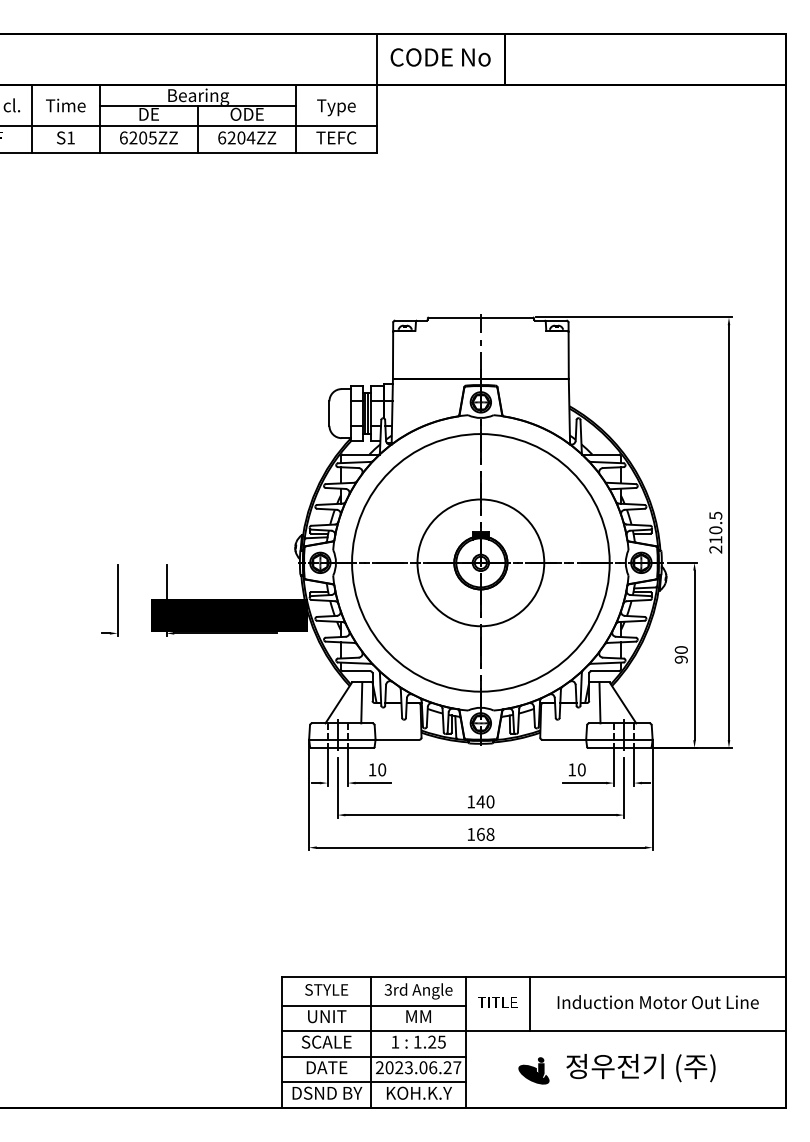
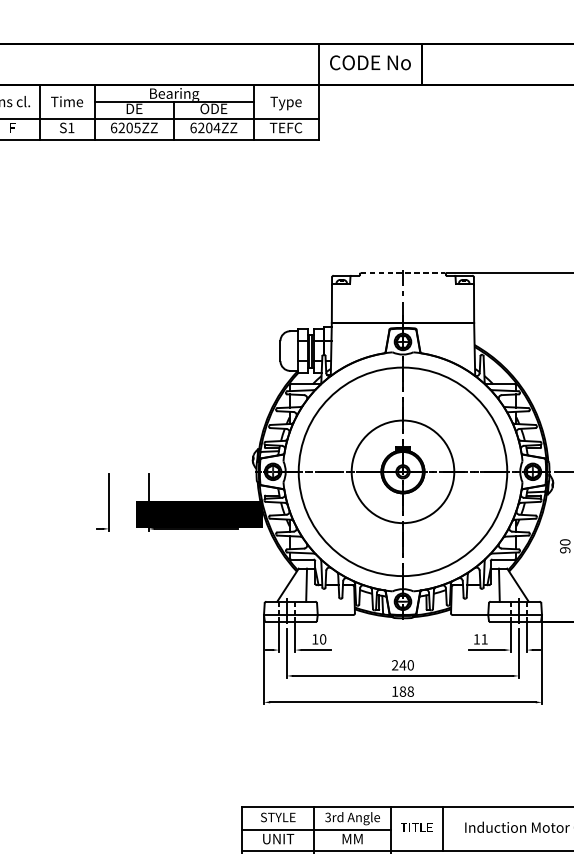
line: (481, 317) -> (403, 273), solid -> dashed
text: (581, 769) -> (484, 639), 10 -> 11
text: (471, 801) -> (395, 664), 140 -> 240
text: (480, 834) -> (402, 691), 168 -> 188

